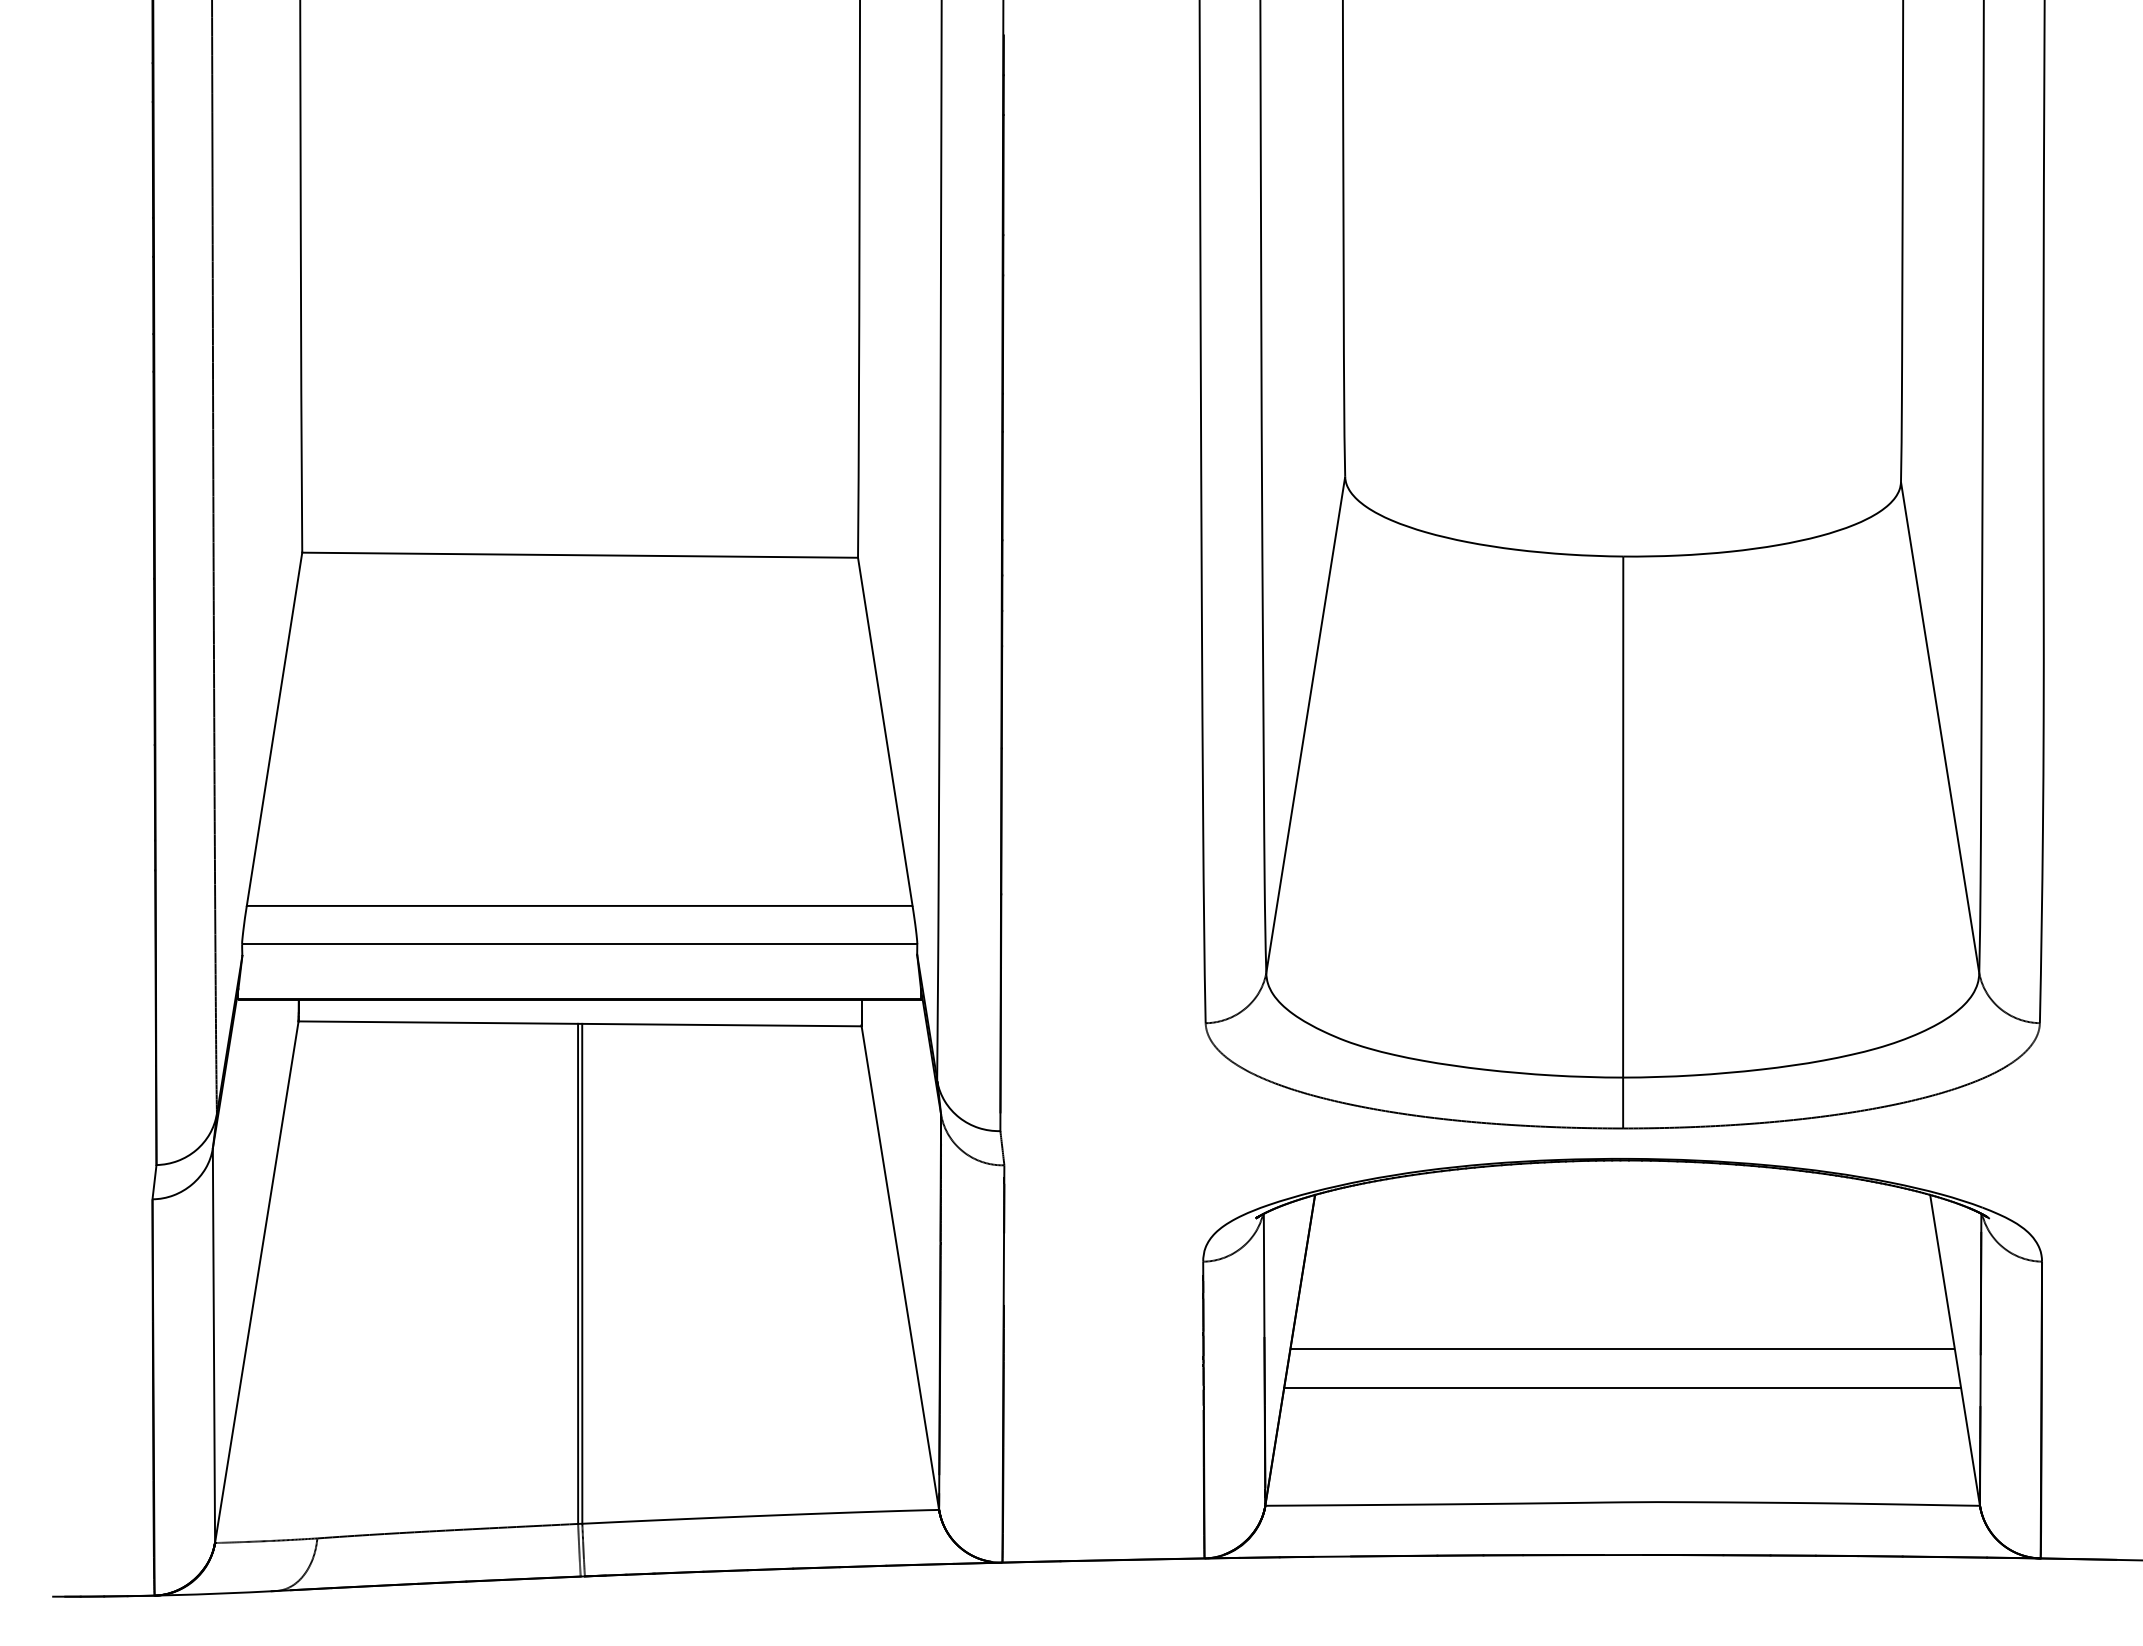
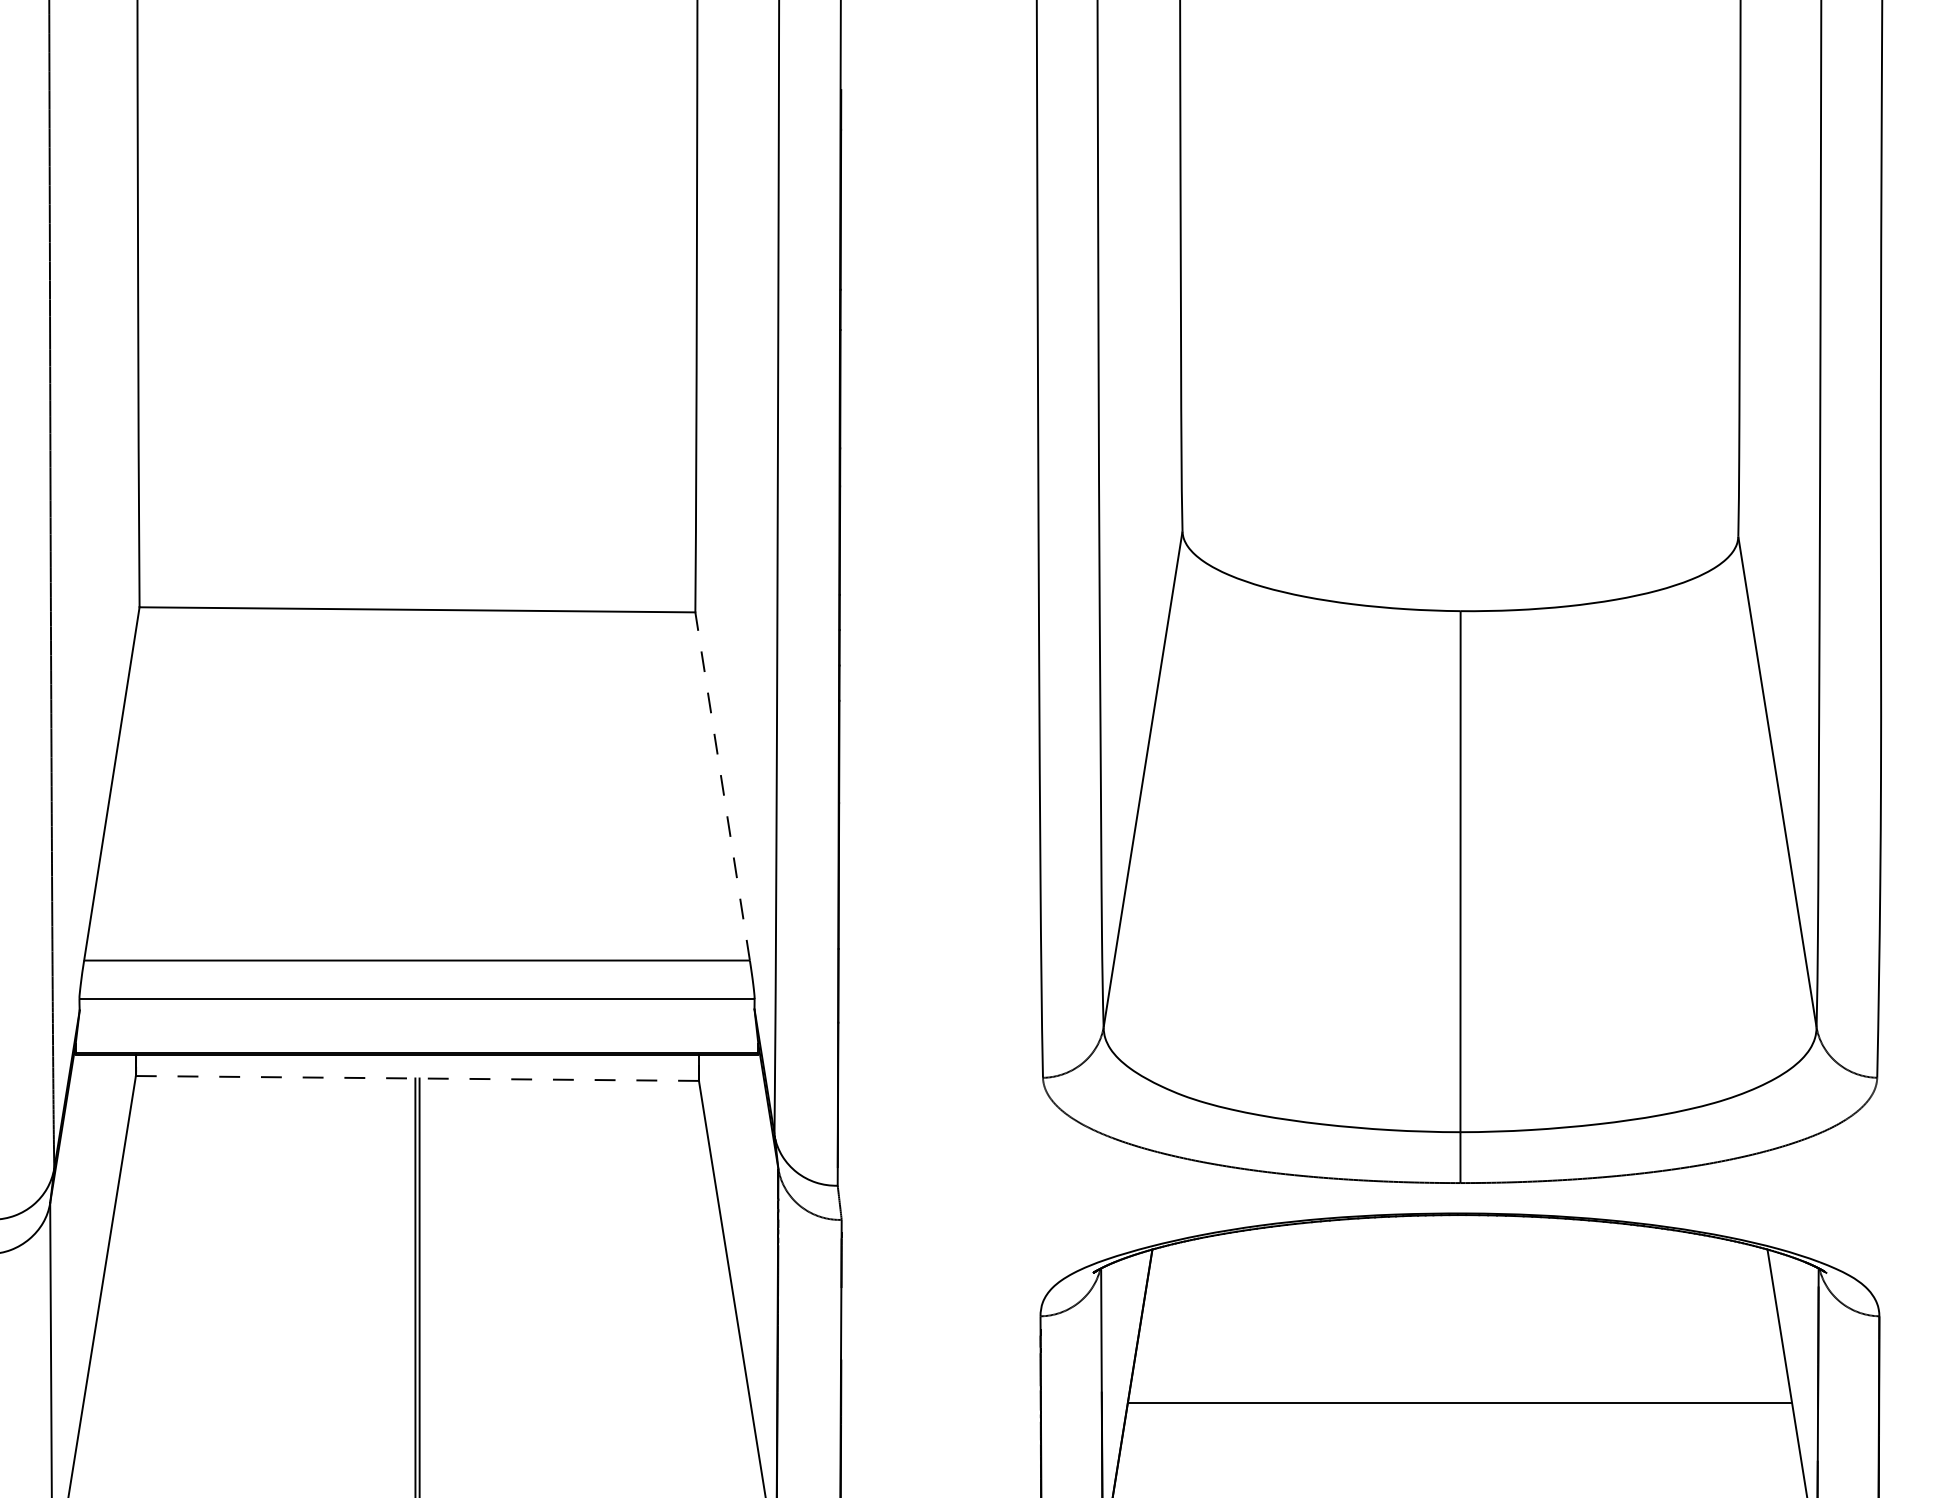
line: (885, 731) -> (722, 786), solid -> dashed
line: (580, 1023) -> (417, 1078), solid -> dashed
line: (1622, 1388) -> (1459, 1443), removed

